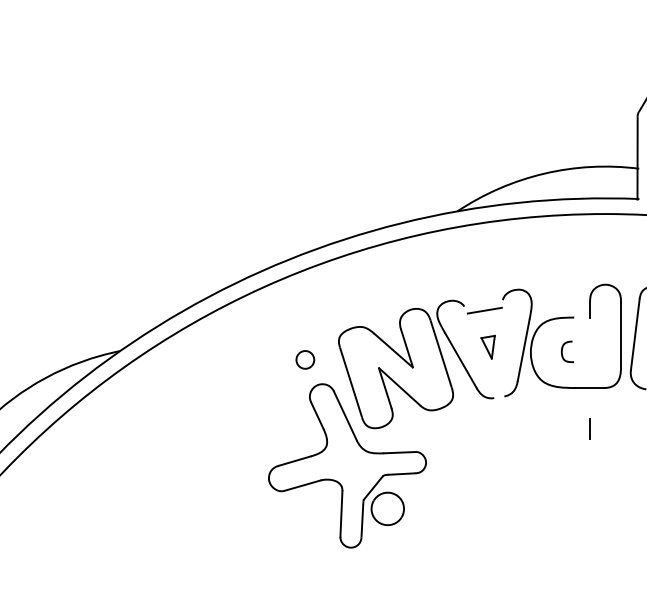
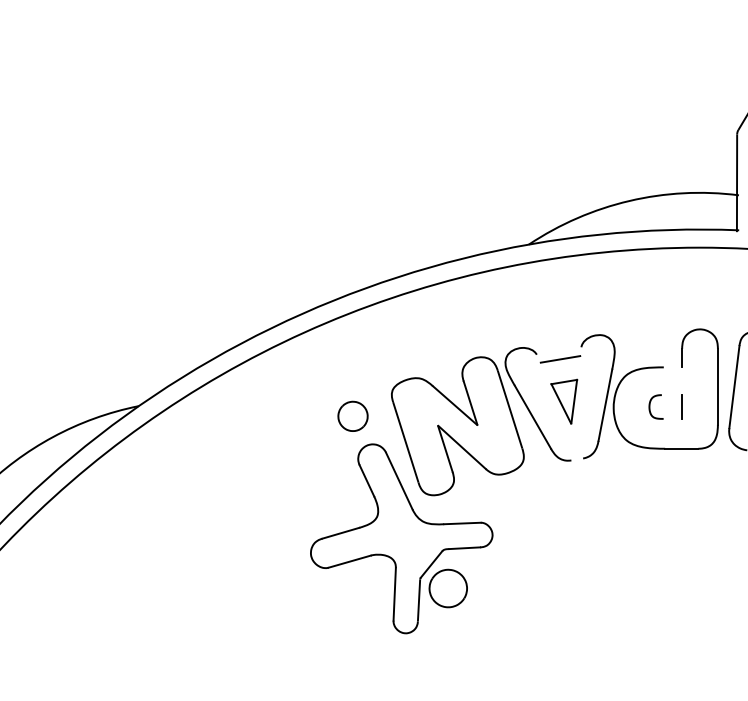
part: (488, 347) -> (564, 401), size x1.67
part: (304, 359) -> (352, 415), size x1.43
line: (589, 428) -> (681, 406), moved

